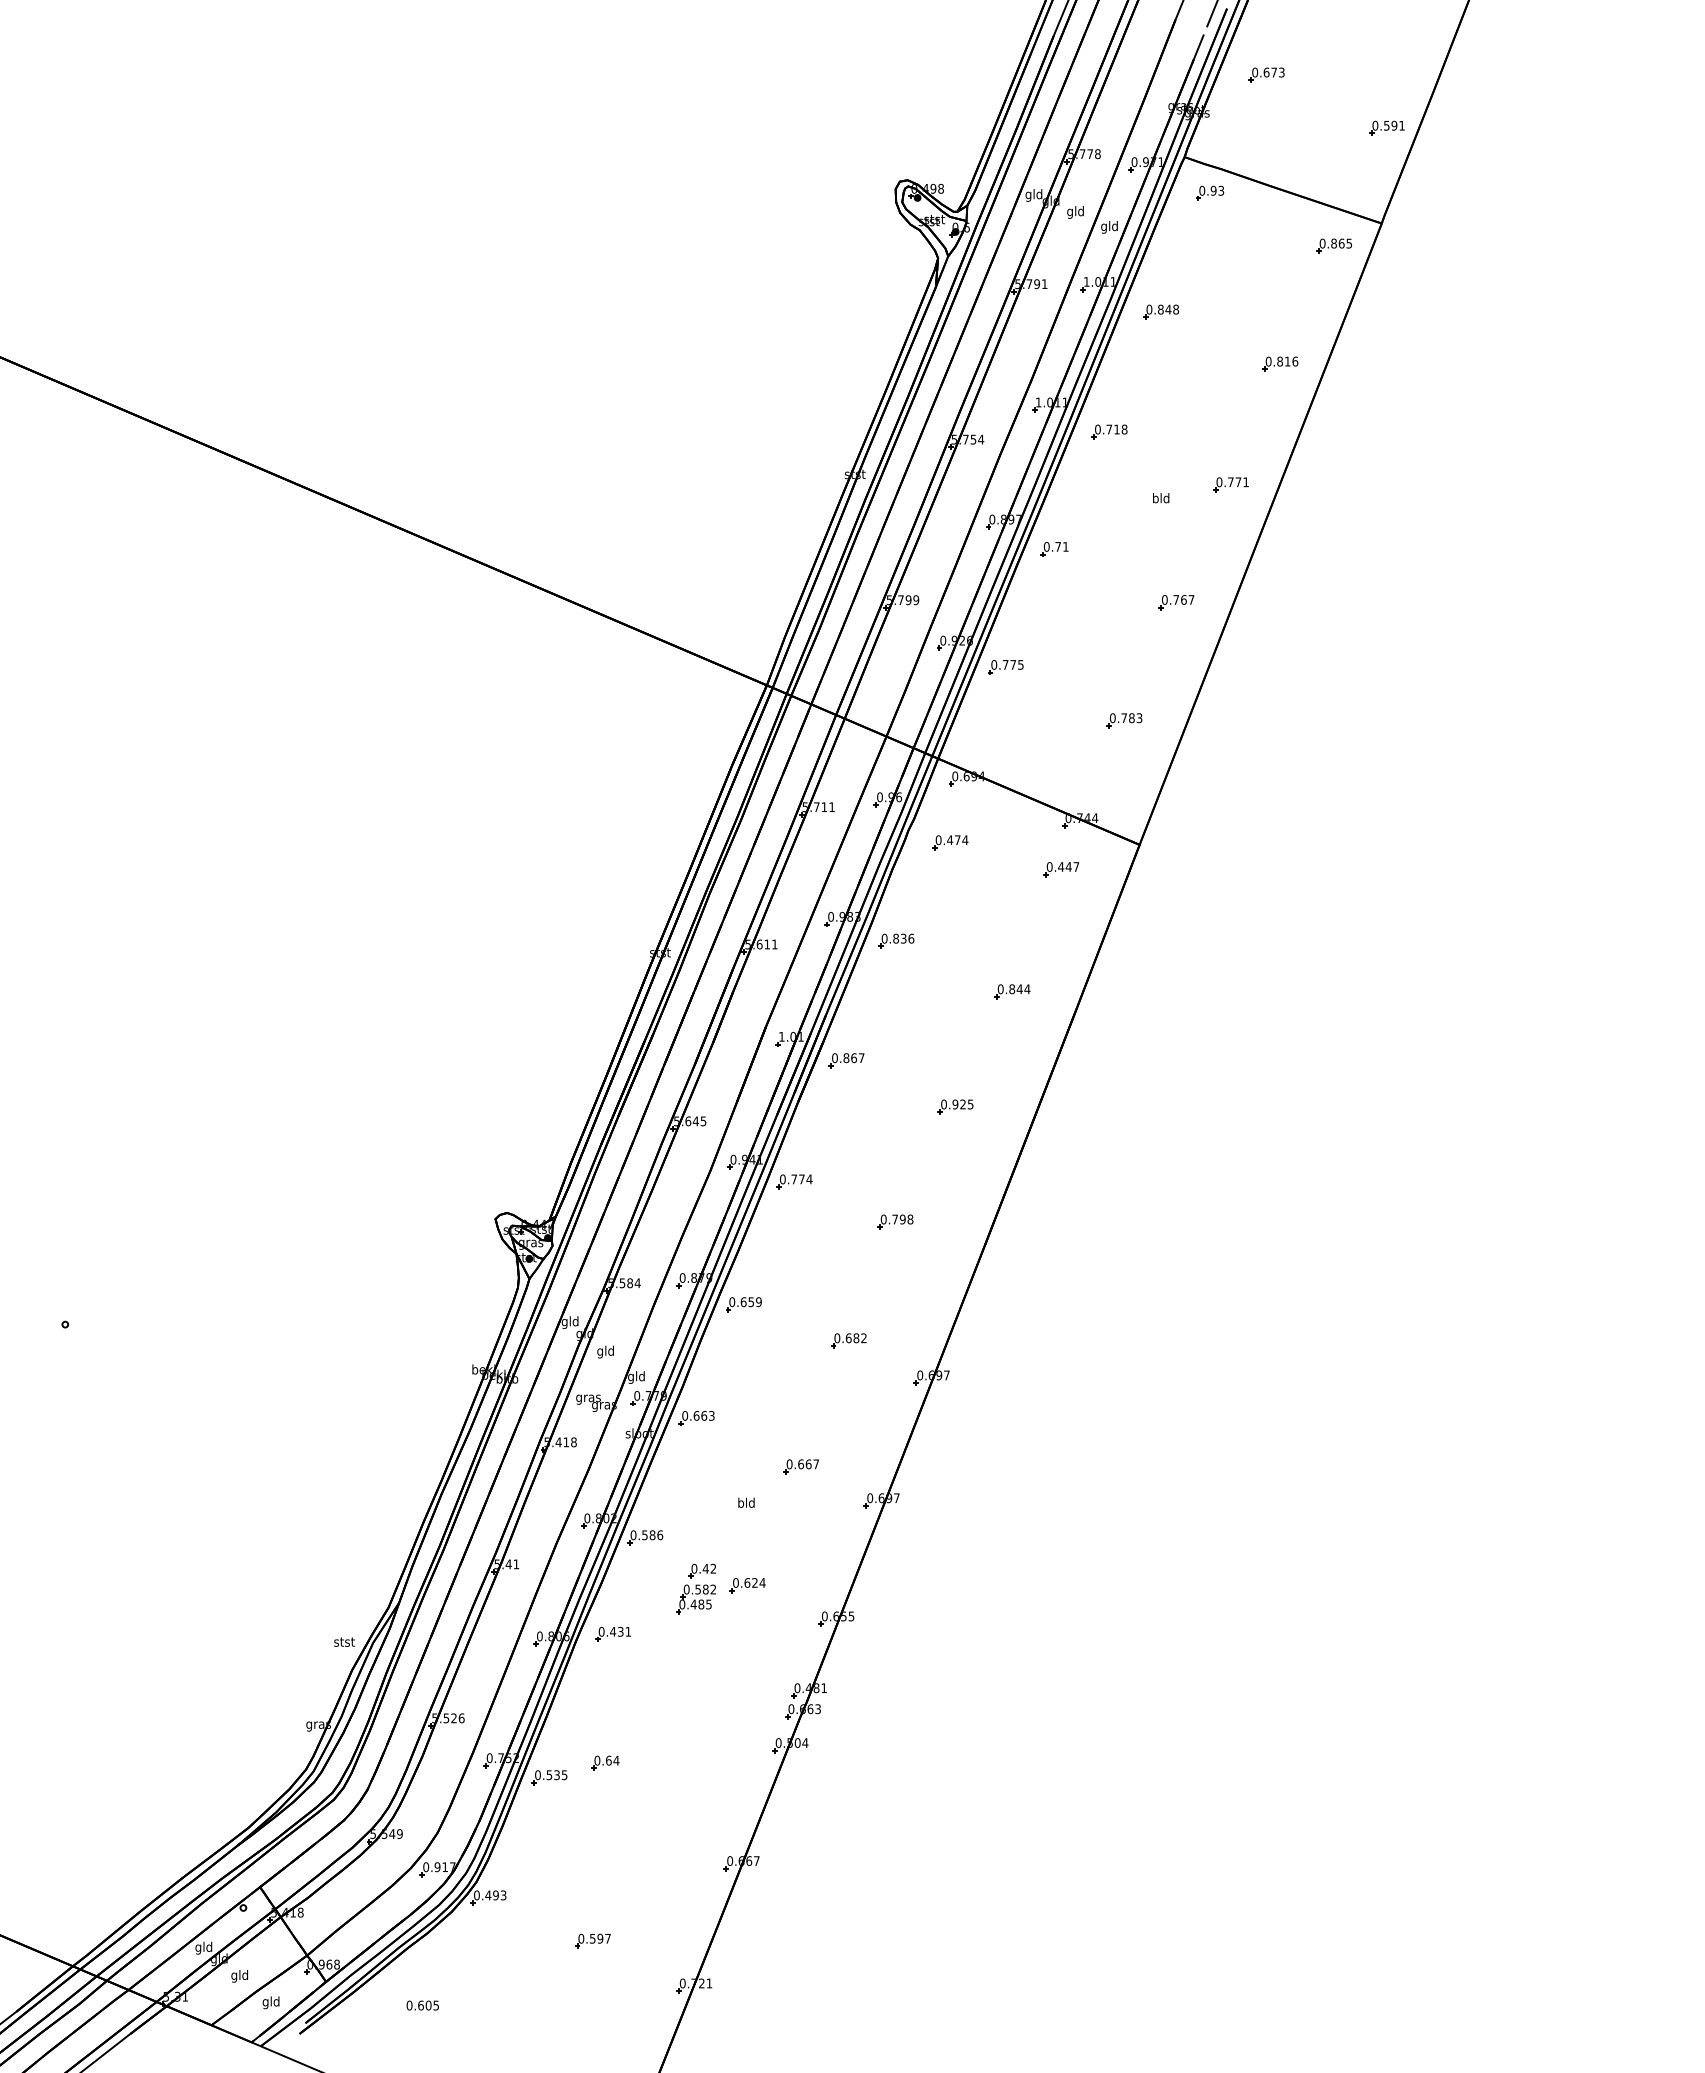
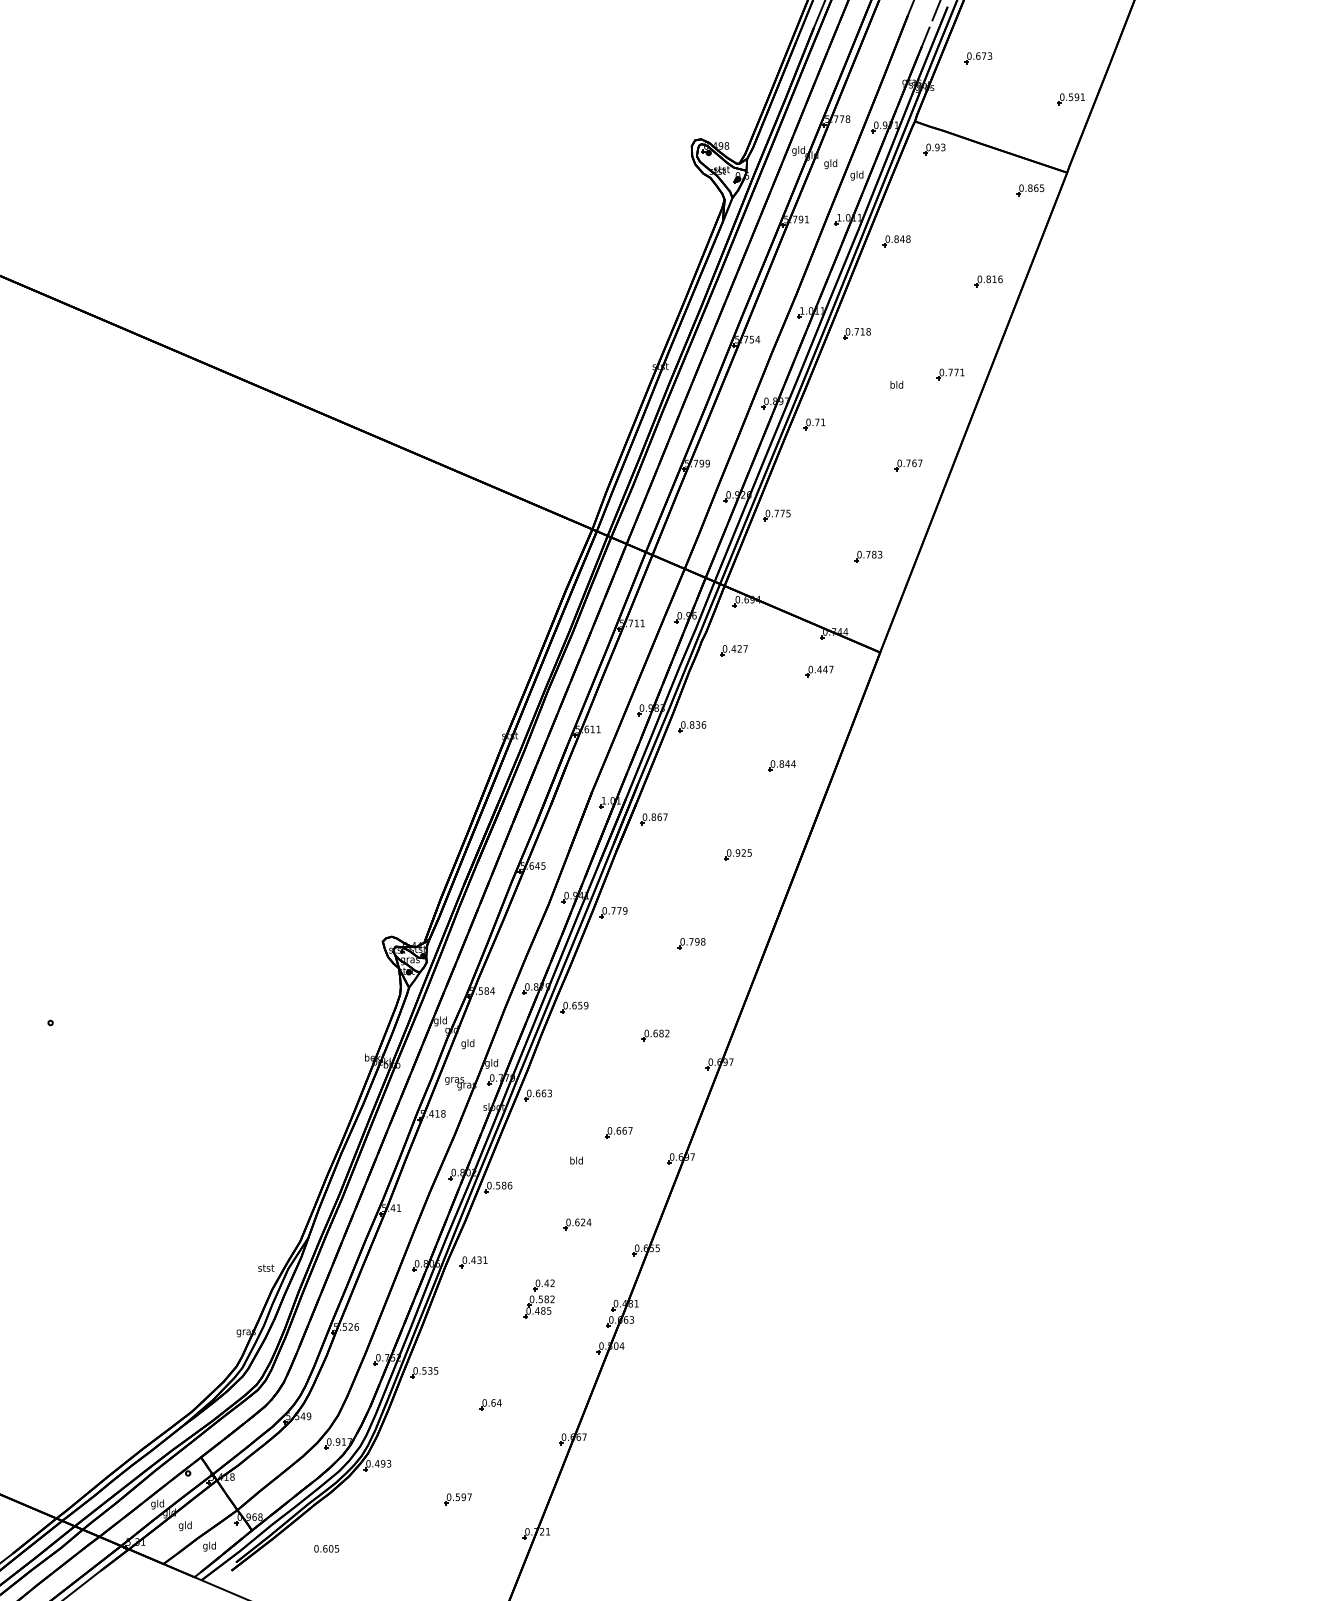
text: (961, 839) -> (742, 648), 0.474 -> 0.427
text: (809, 1179) -> (625, 910), 0.774 -> 0.779
part: (695, 1588) -> (538, 1298), moved
part: (605, 1762) -> (490, 1404), moved

